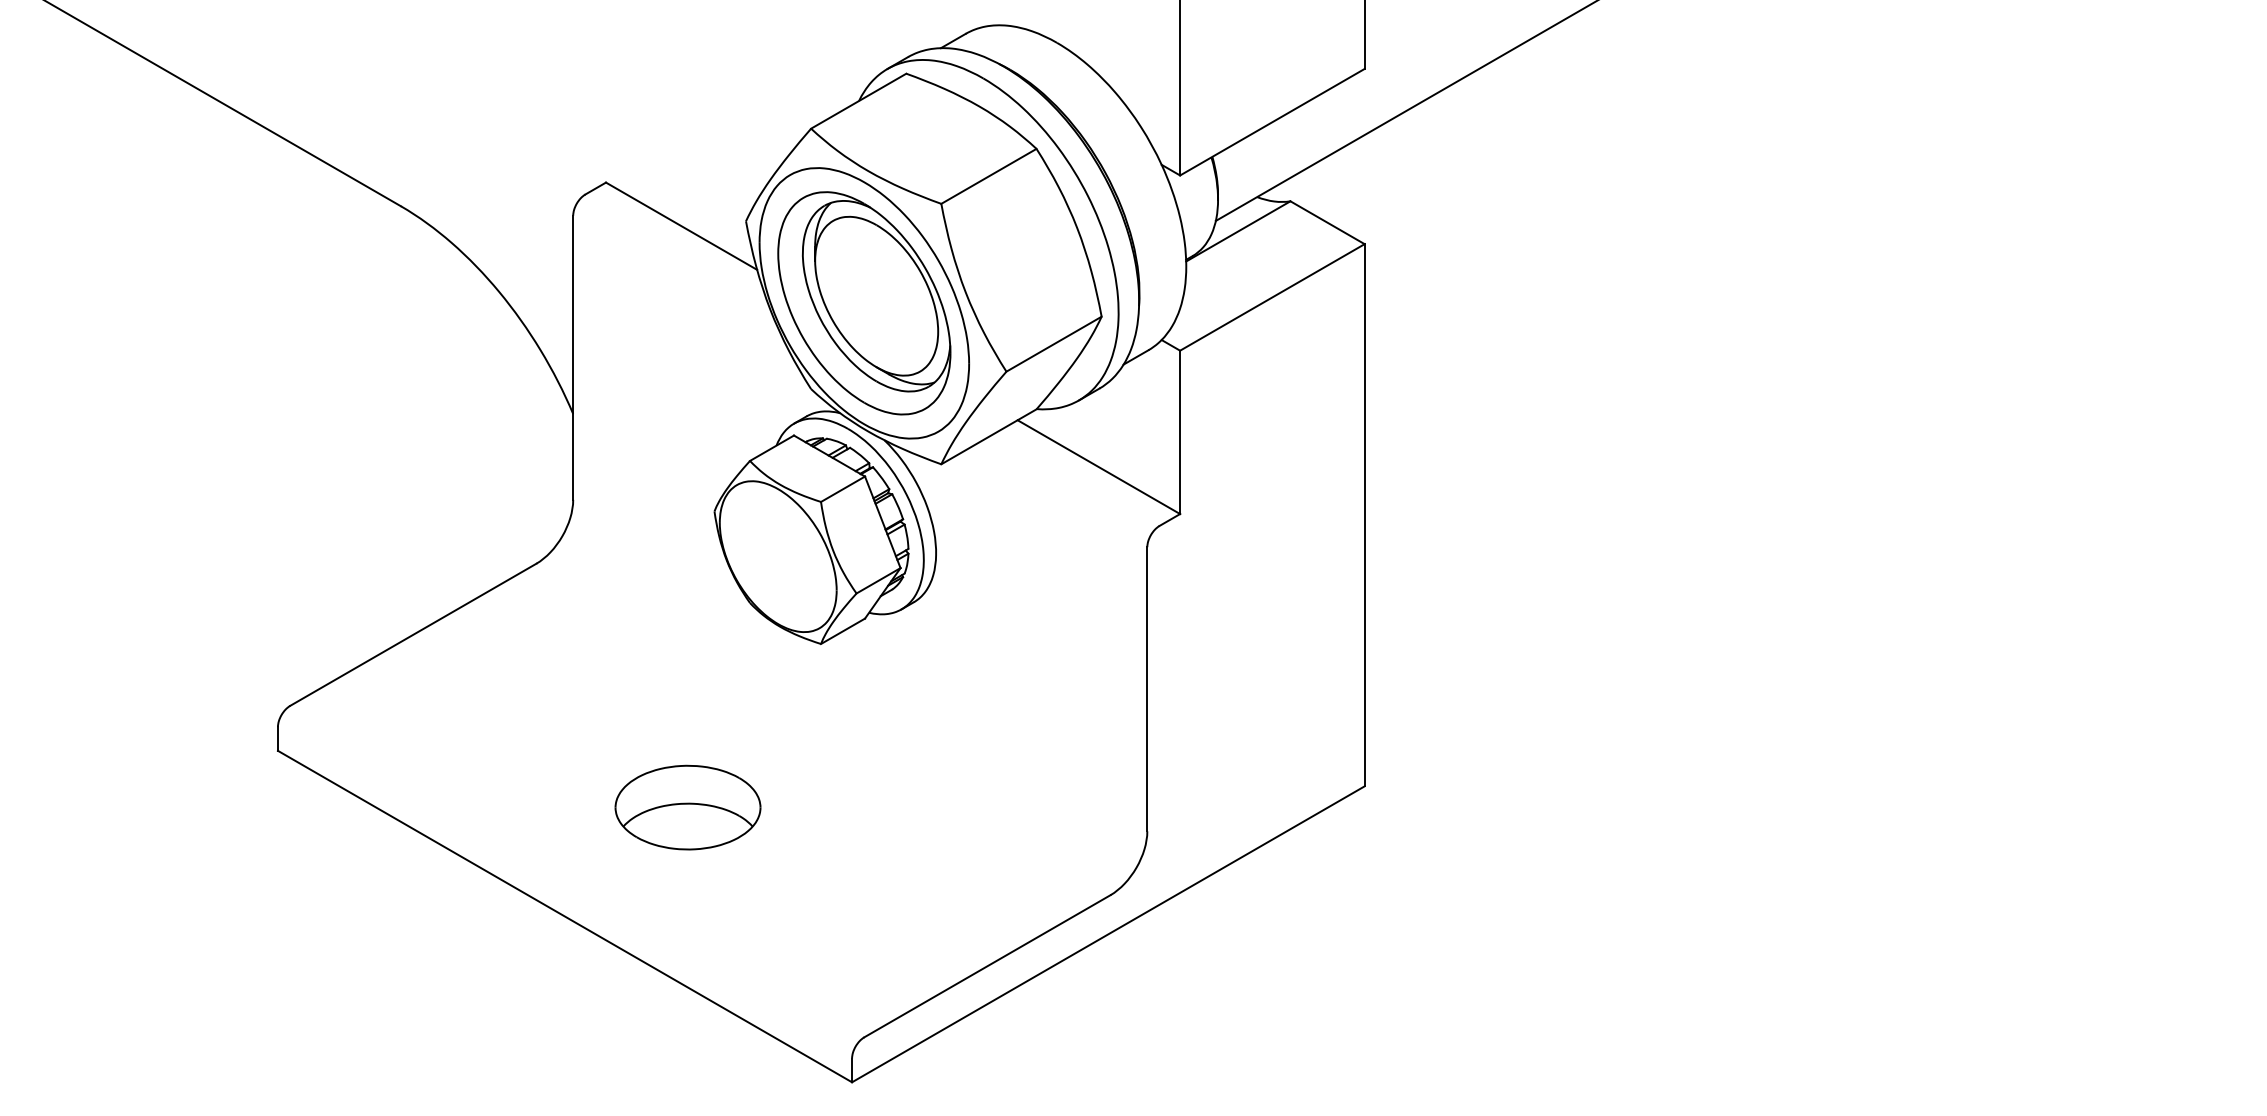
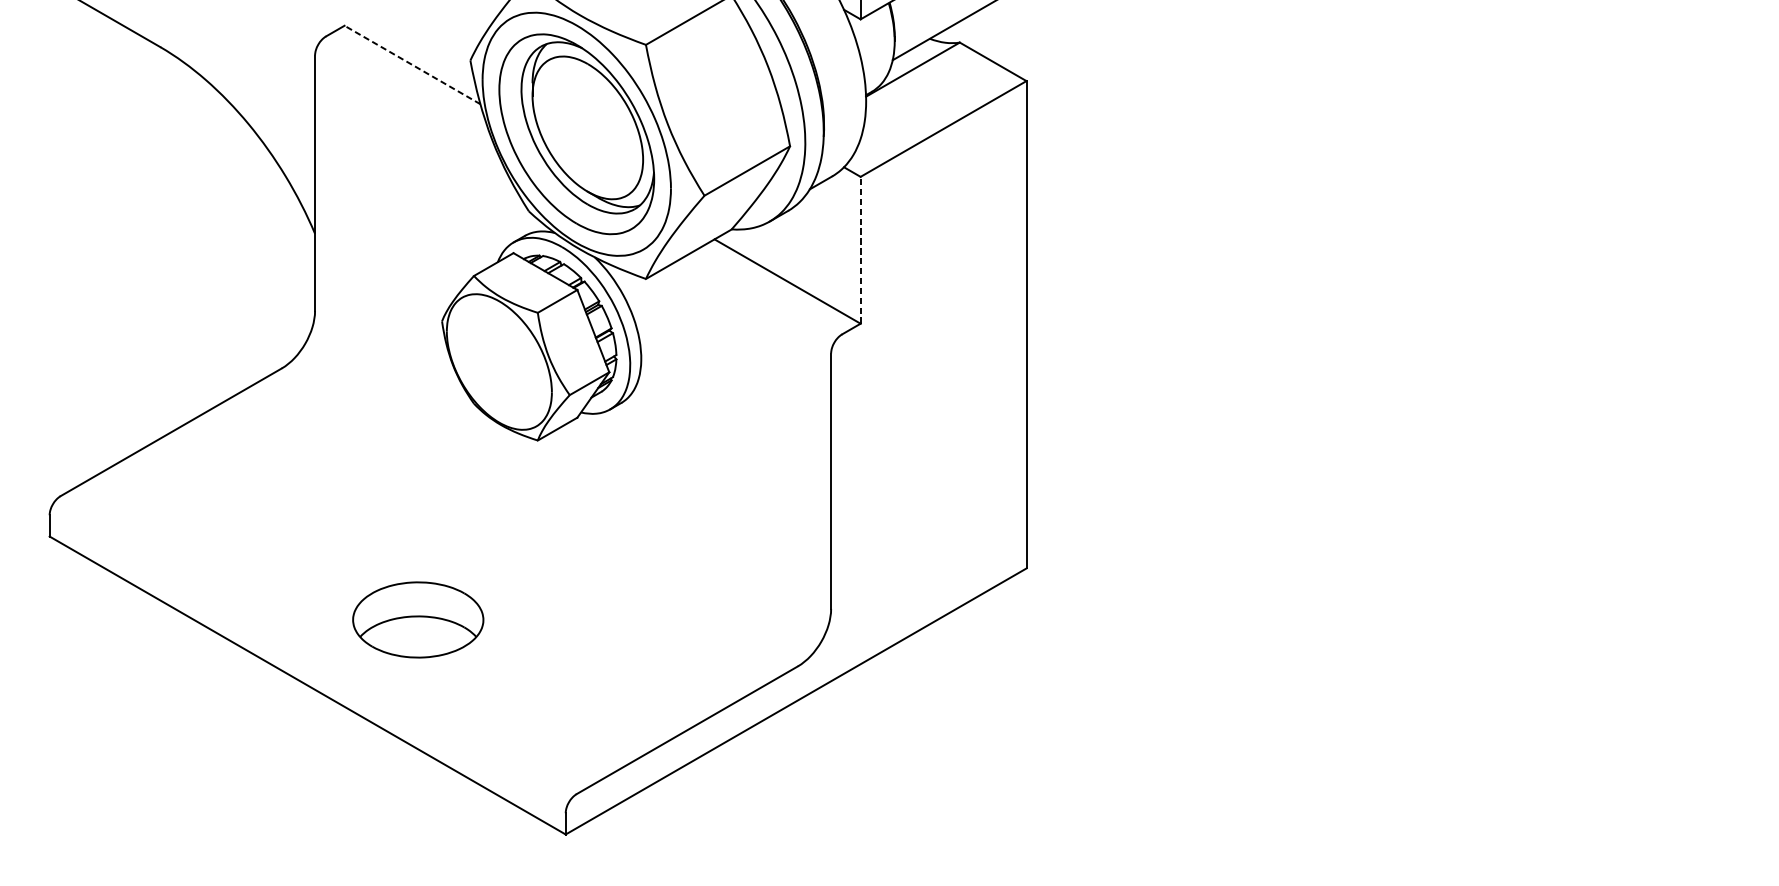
line: (681, 225) -> (412, 64), solid -> dashed
line: (1180, 432) -> (860, 250), solid -> dashed
part: (687, 807) -> (417, 619), moved

